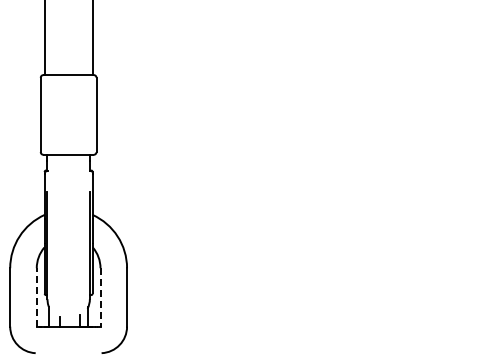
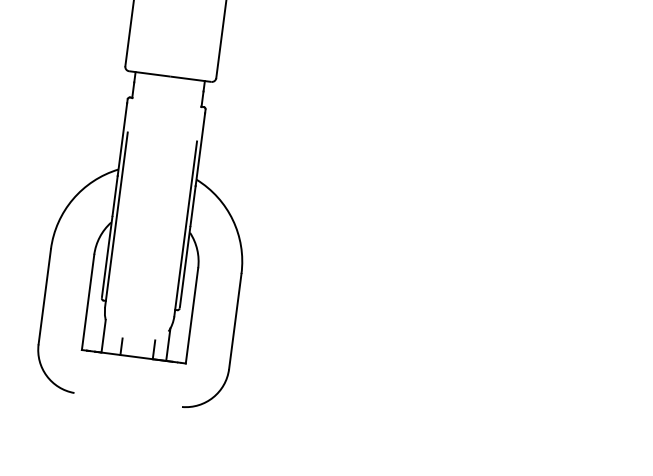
line: (36, 296) -> (87, 300), dashed -> solid
line: (100, 297) -> (191, 315), dashed -> solid

